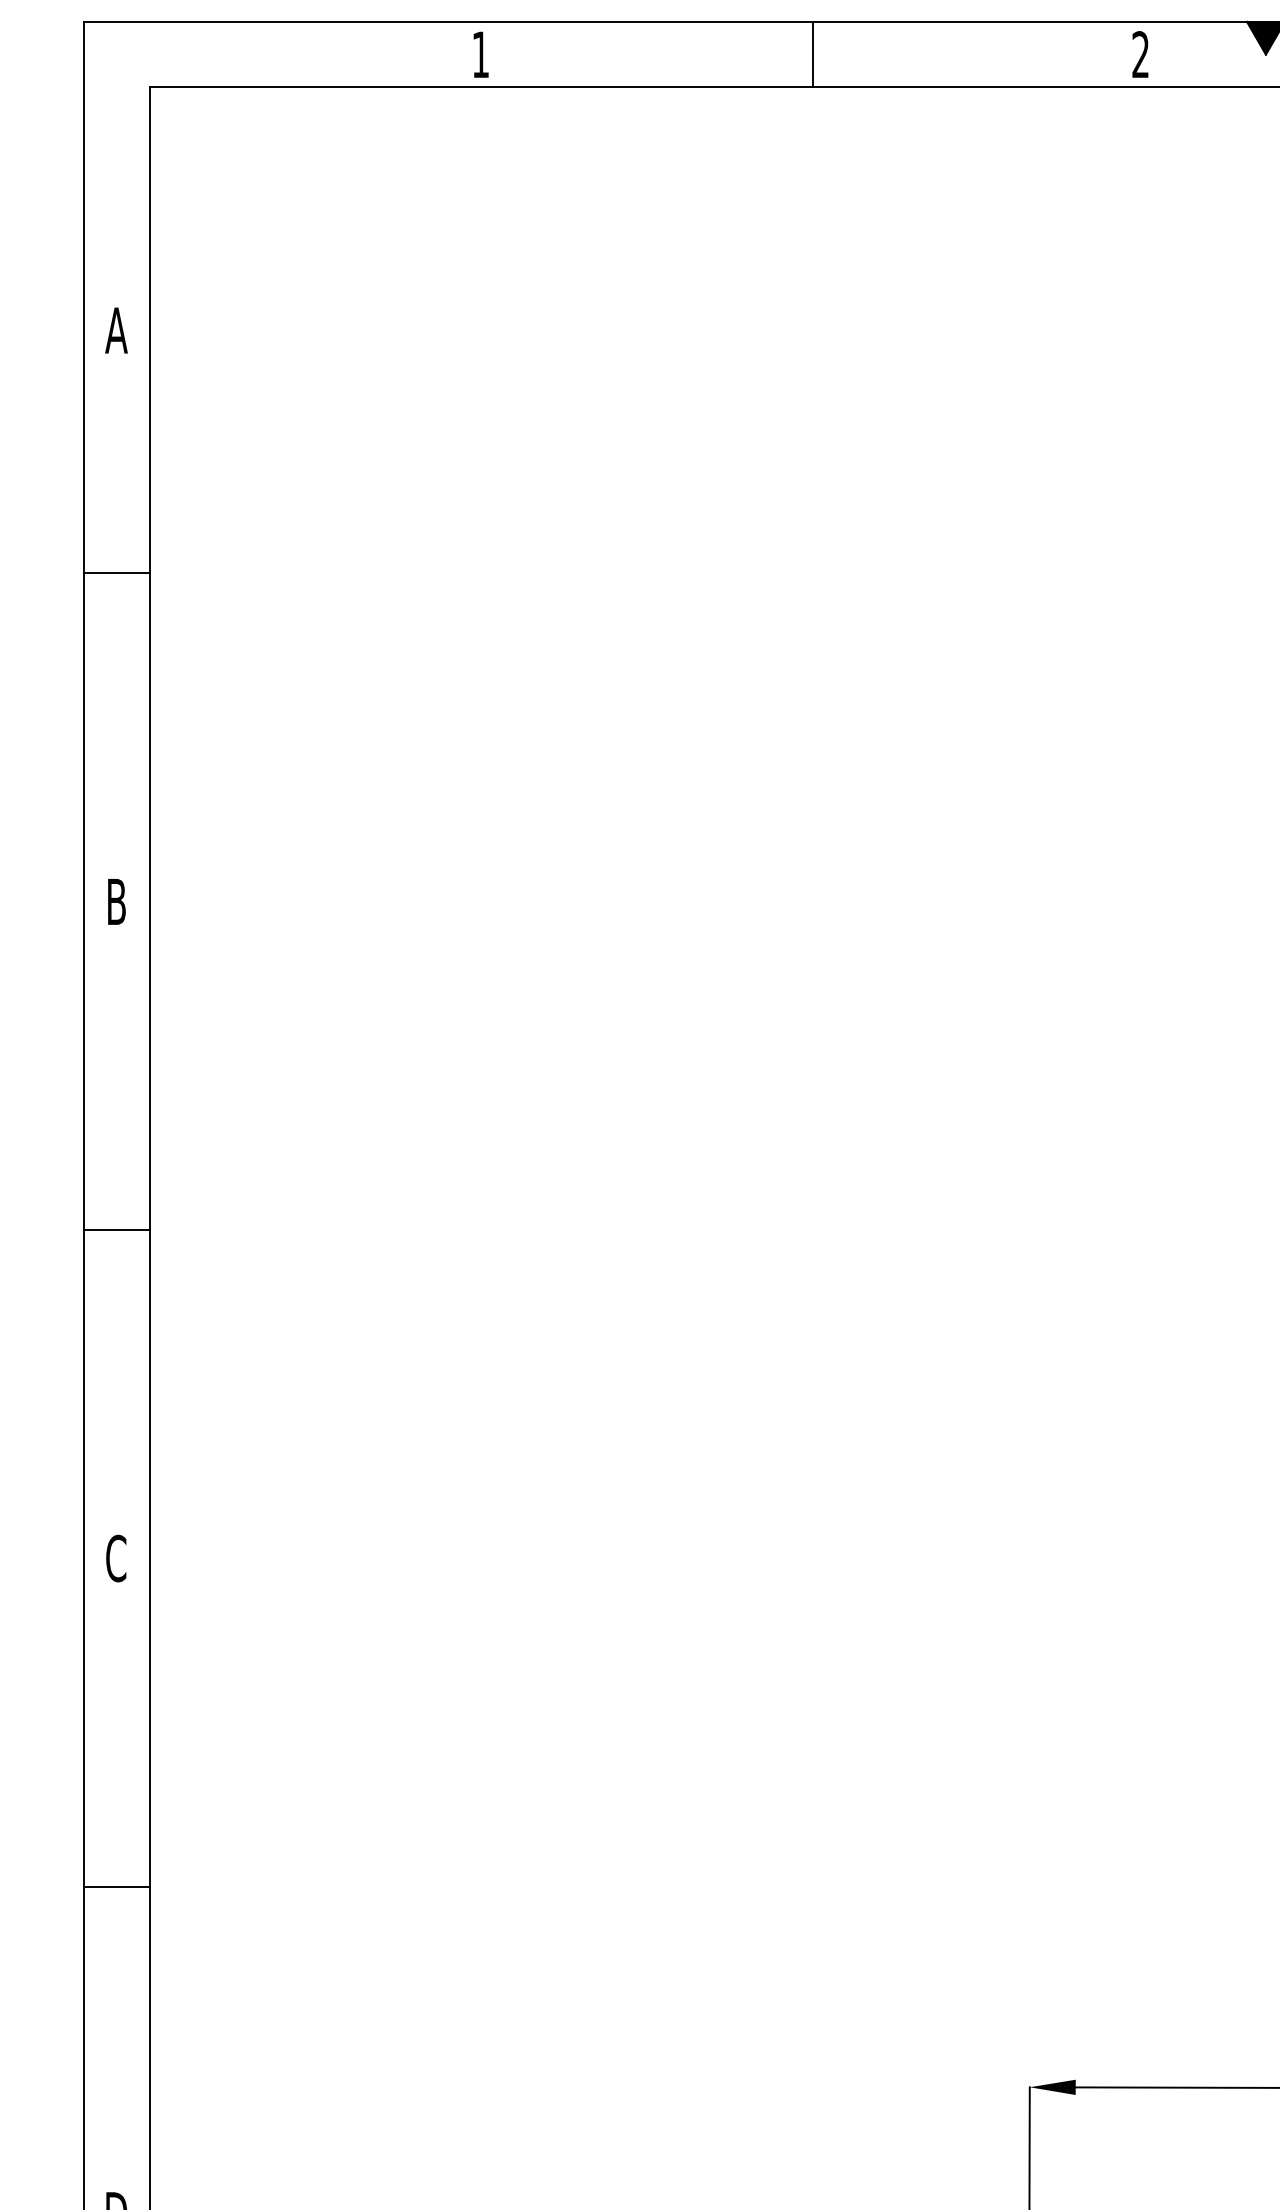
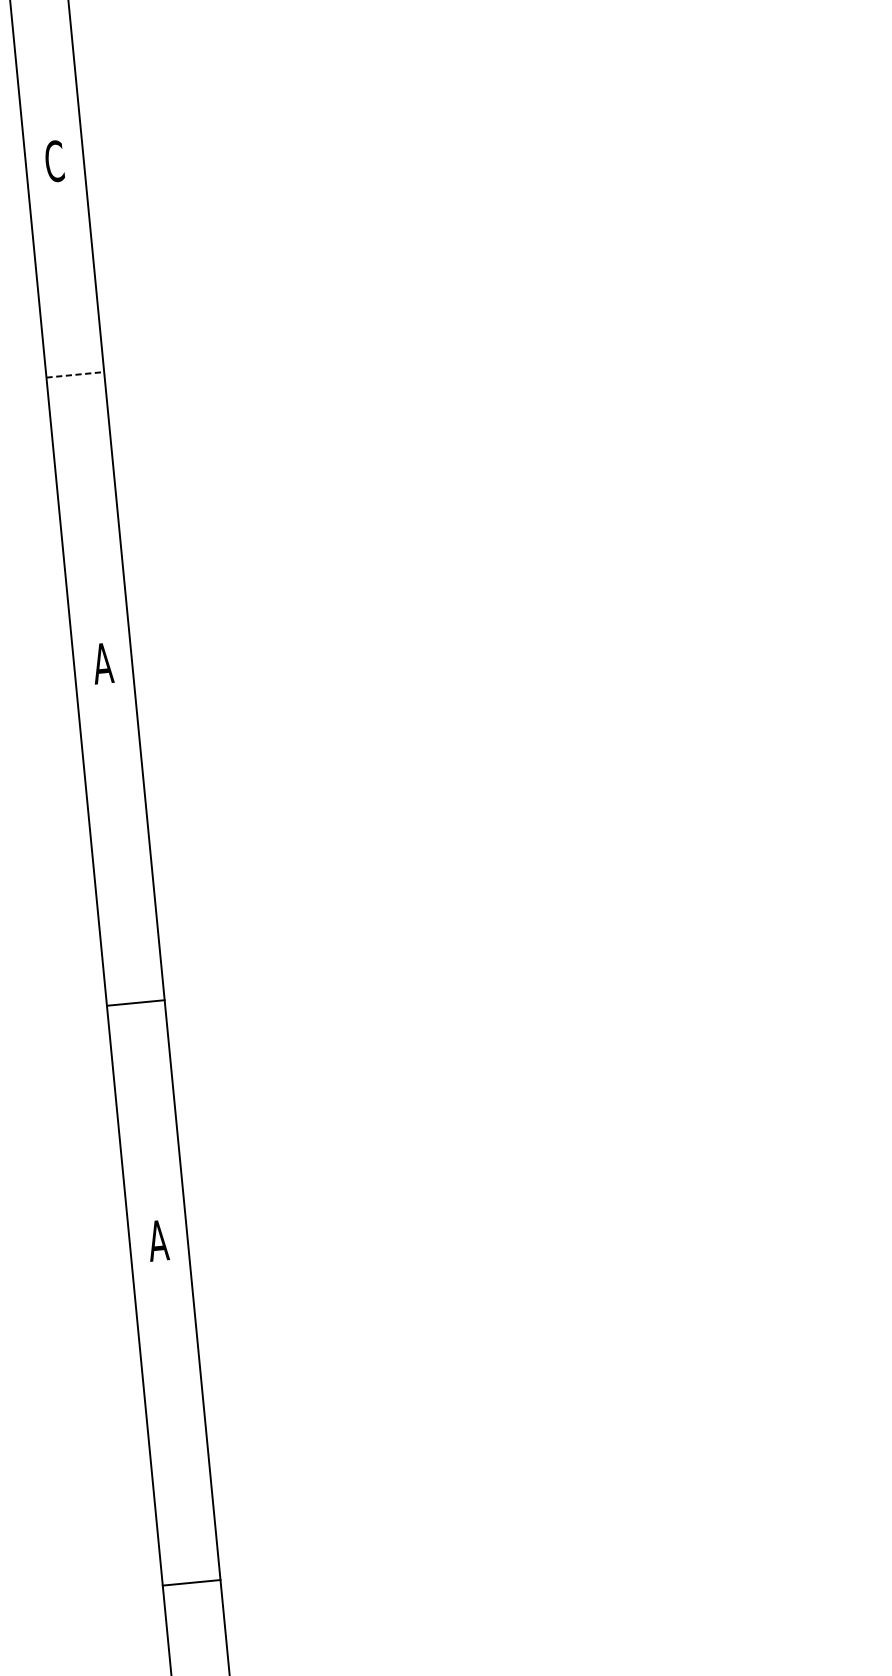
text: (116, 330) -> (54, 161), A -> C
line: (116, 573) -> (75, 374), solid -> dashed
text: (116, 901) -> (102, 663), B -> A
line: (116, 1230) -> (135, 1003), moved
text: (115, 1558) -> (157, 1240), C -> A
line: (116, 1886) -> (191, 1582), moved

